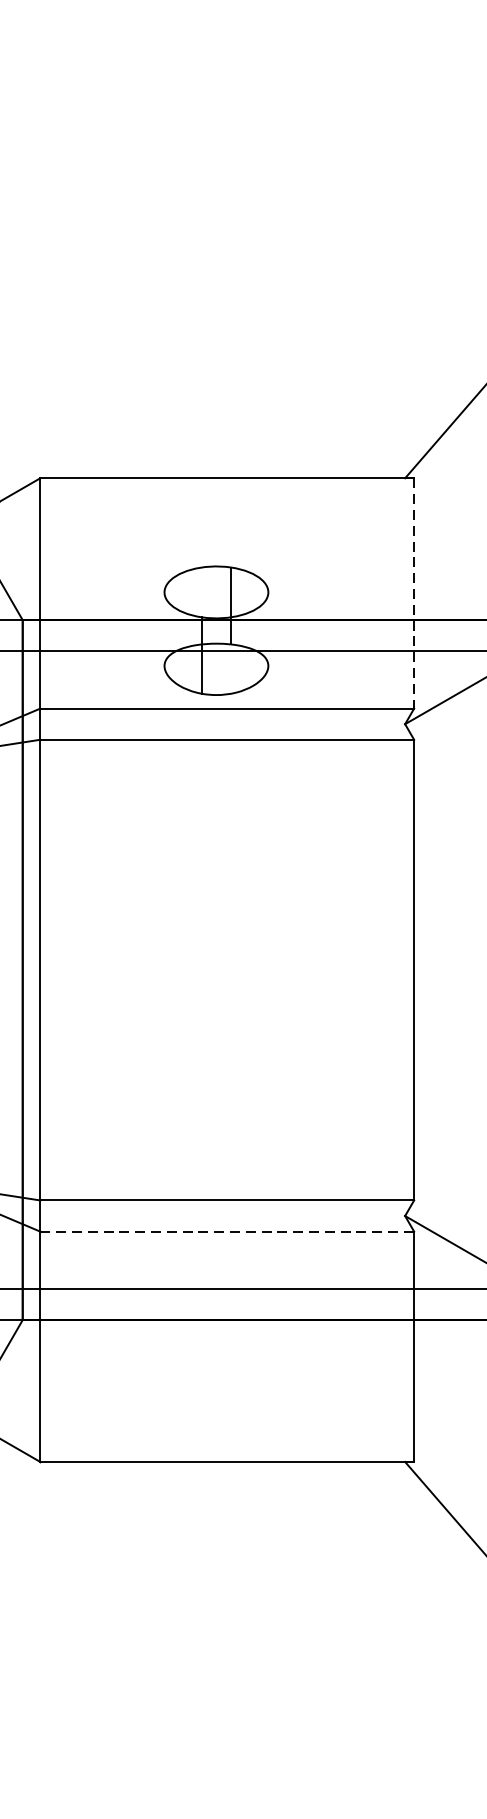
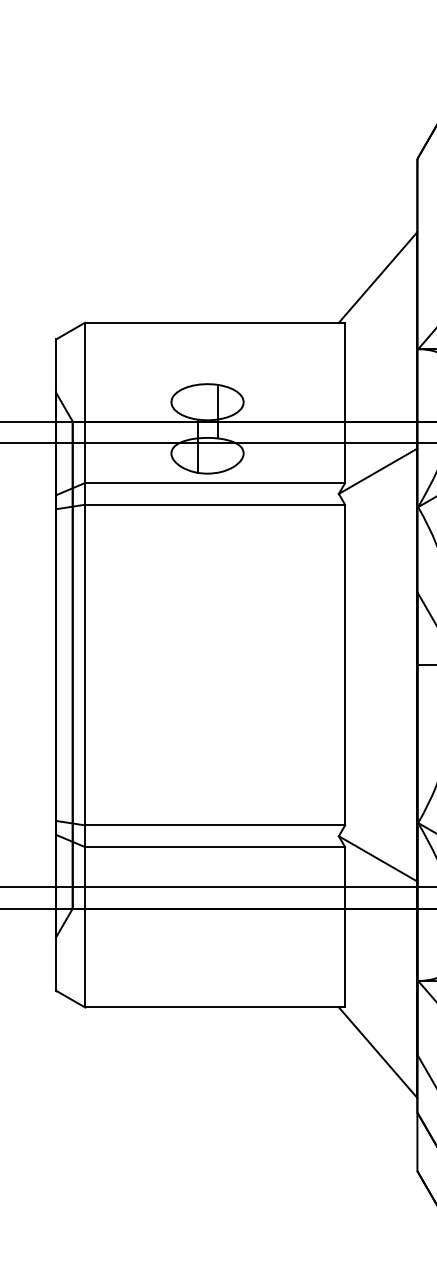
line: (414, 594) -> (345, 403), dashed -> solid
line: (227, 1232) -> (215, 847), dashed -> solid

